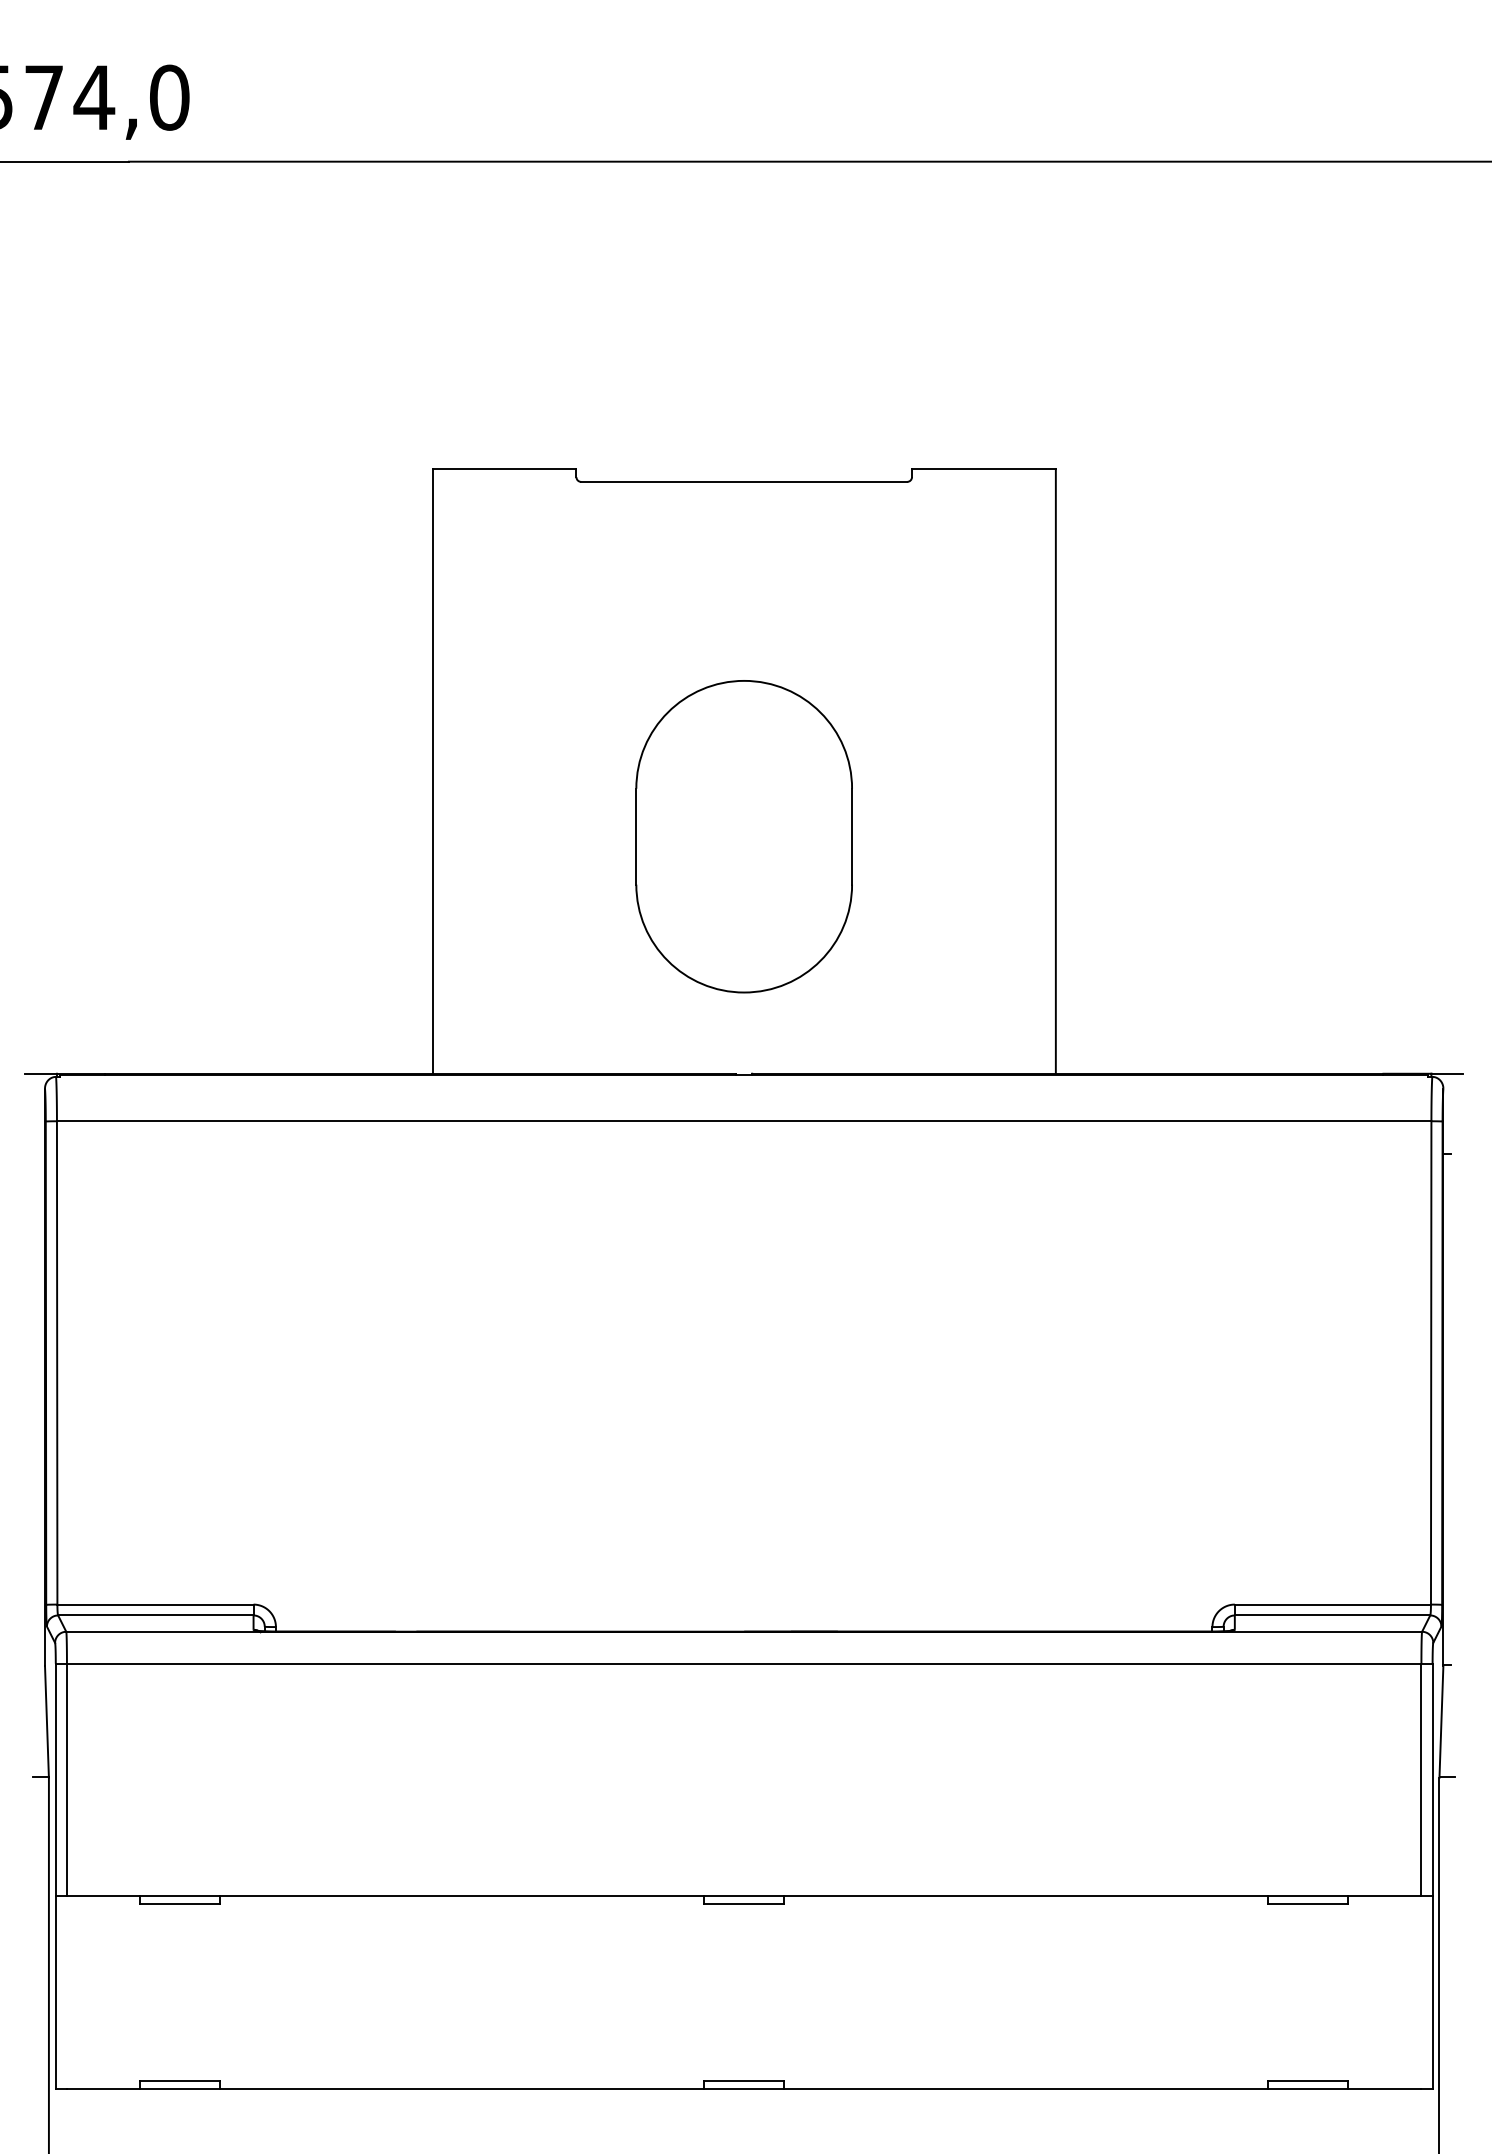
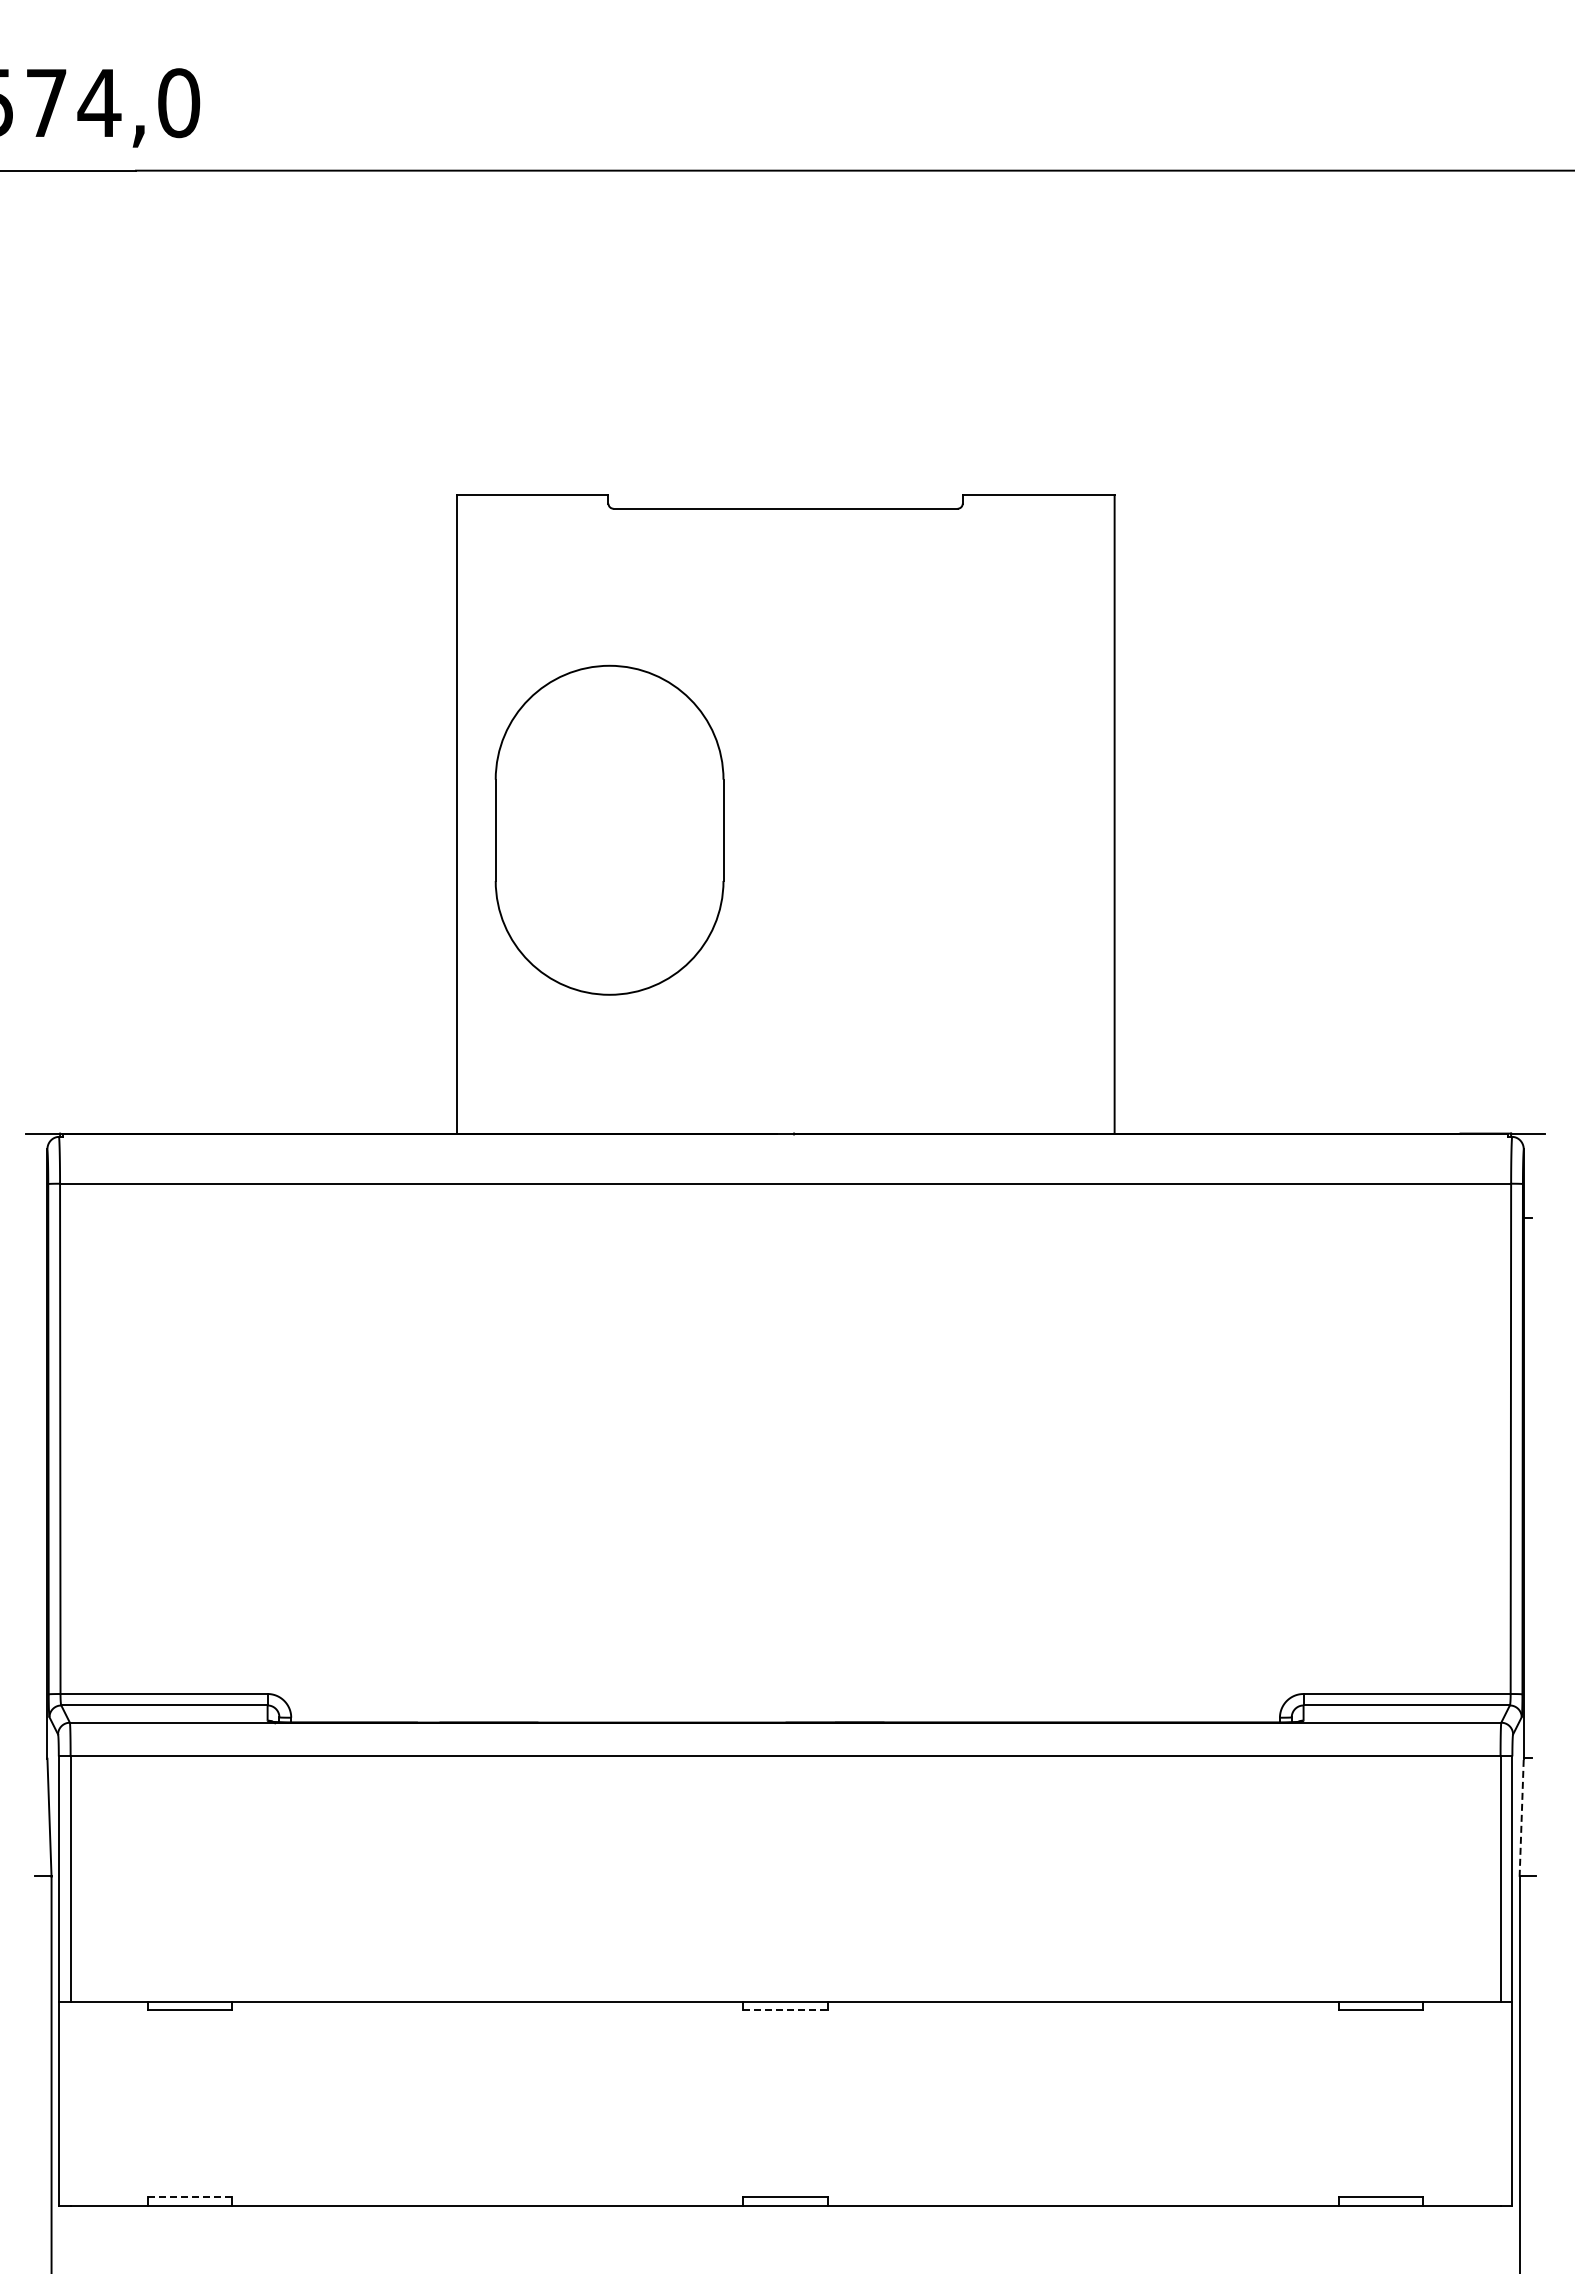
part: (744, 835) -> (609, 829), moved
line: (1441, 1721) -> (1521, 1817), solid -> dashed
line: (745, 1904) -> (786, 2010), solid -> dashed
line: (179, 2081) -> (189, 2197), solid -> dashed

